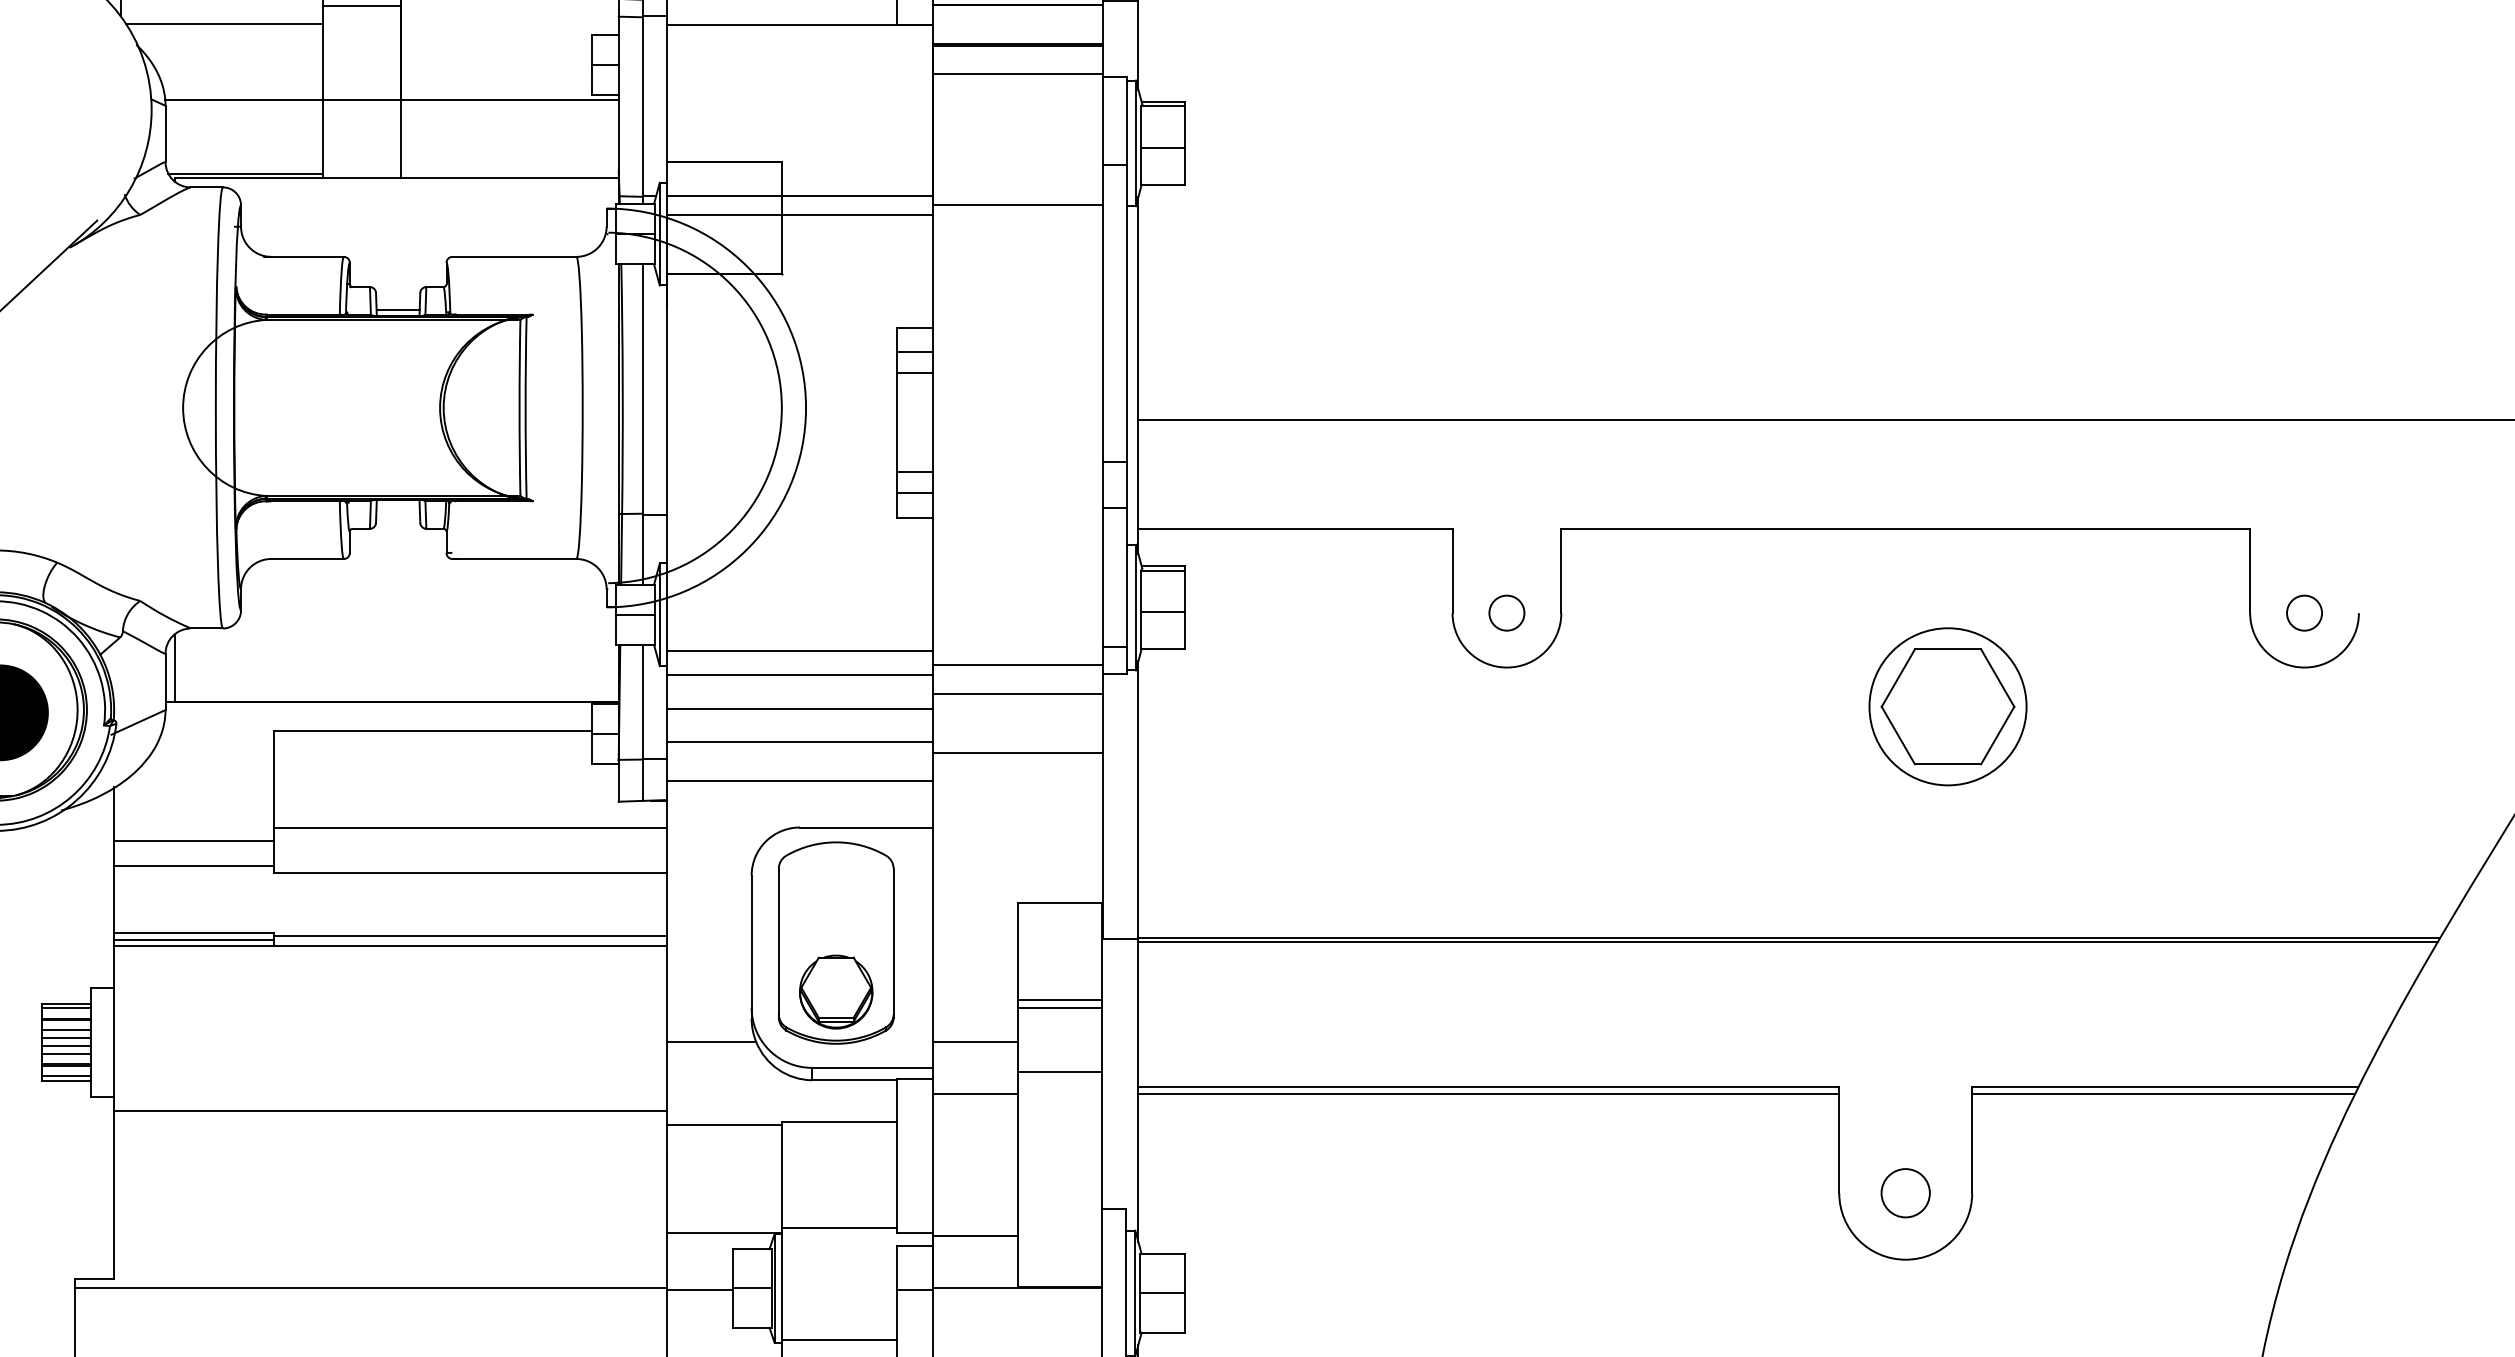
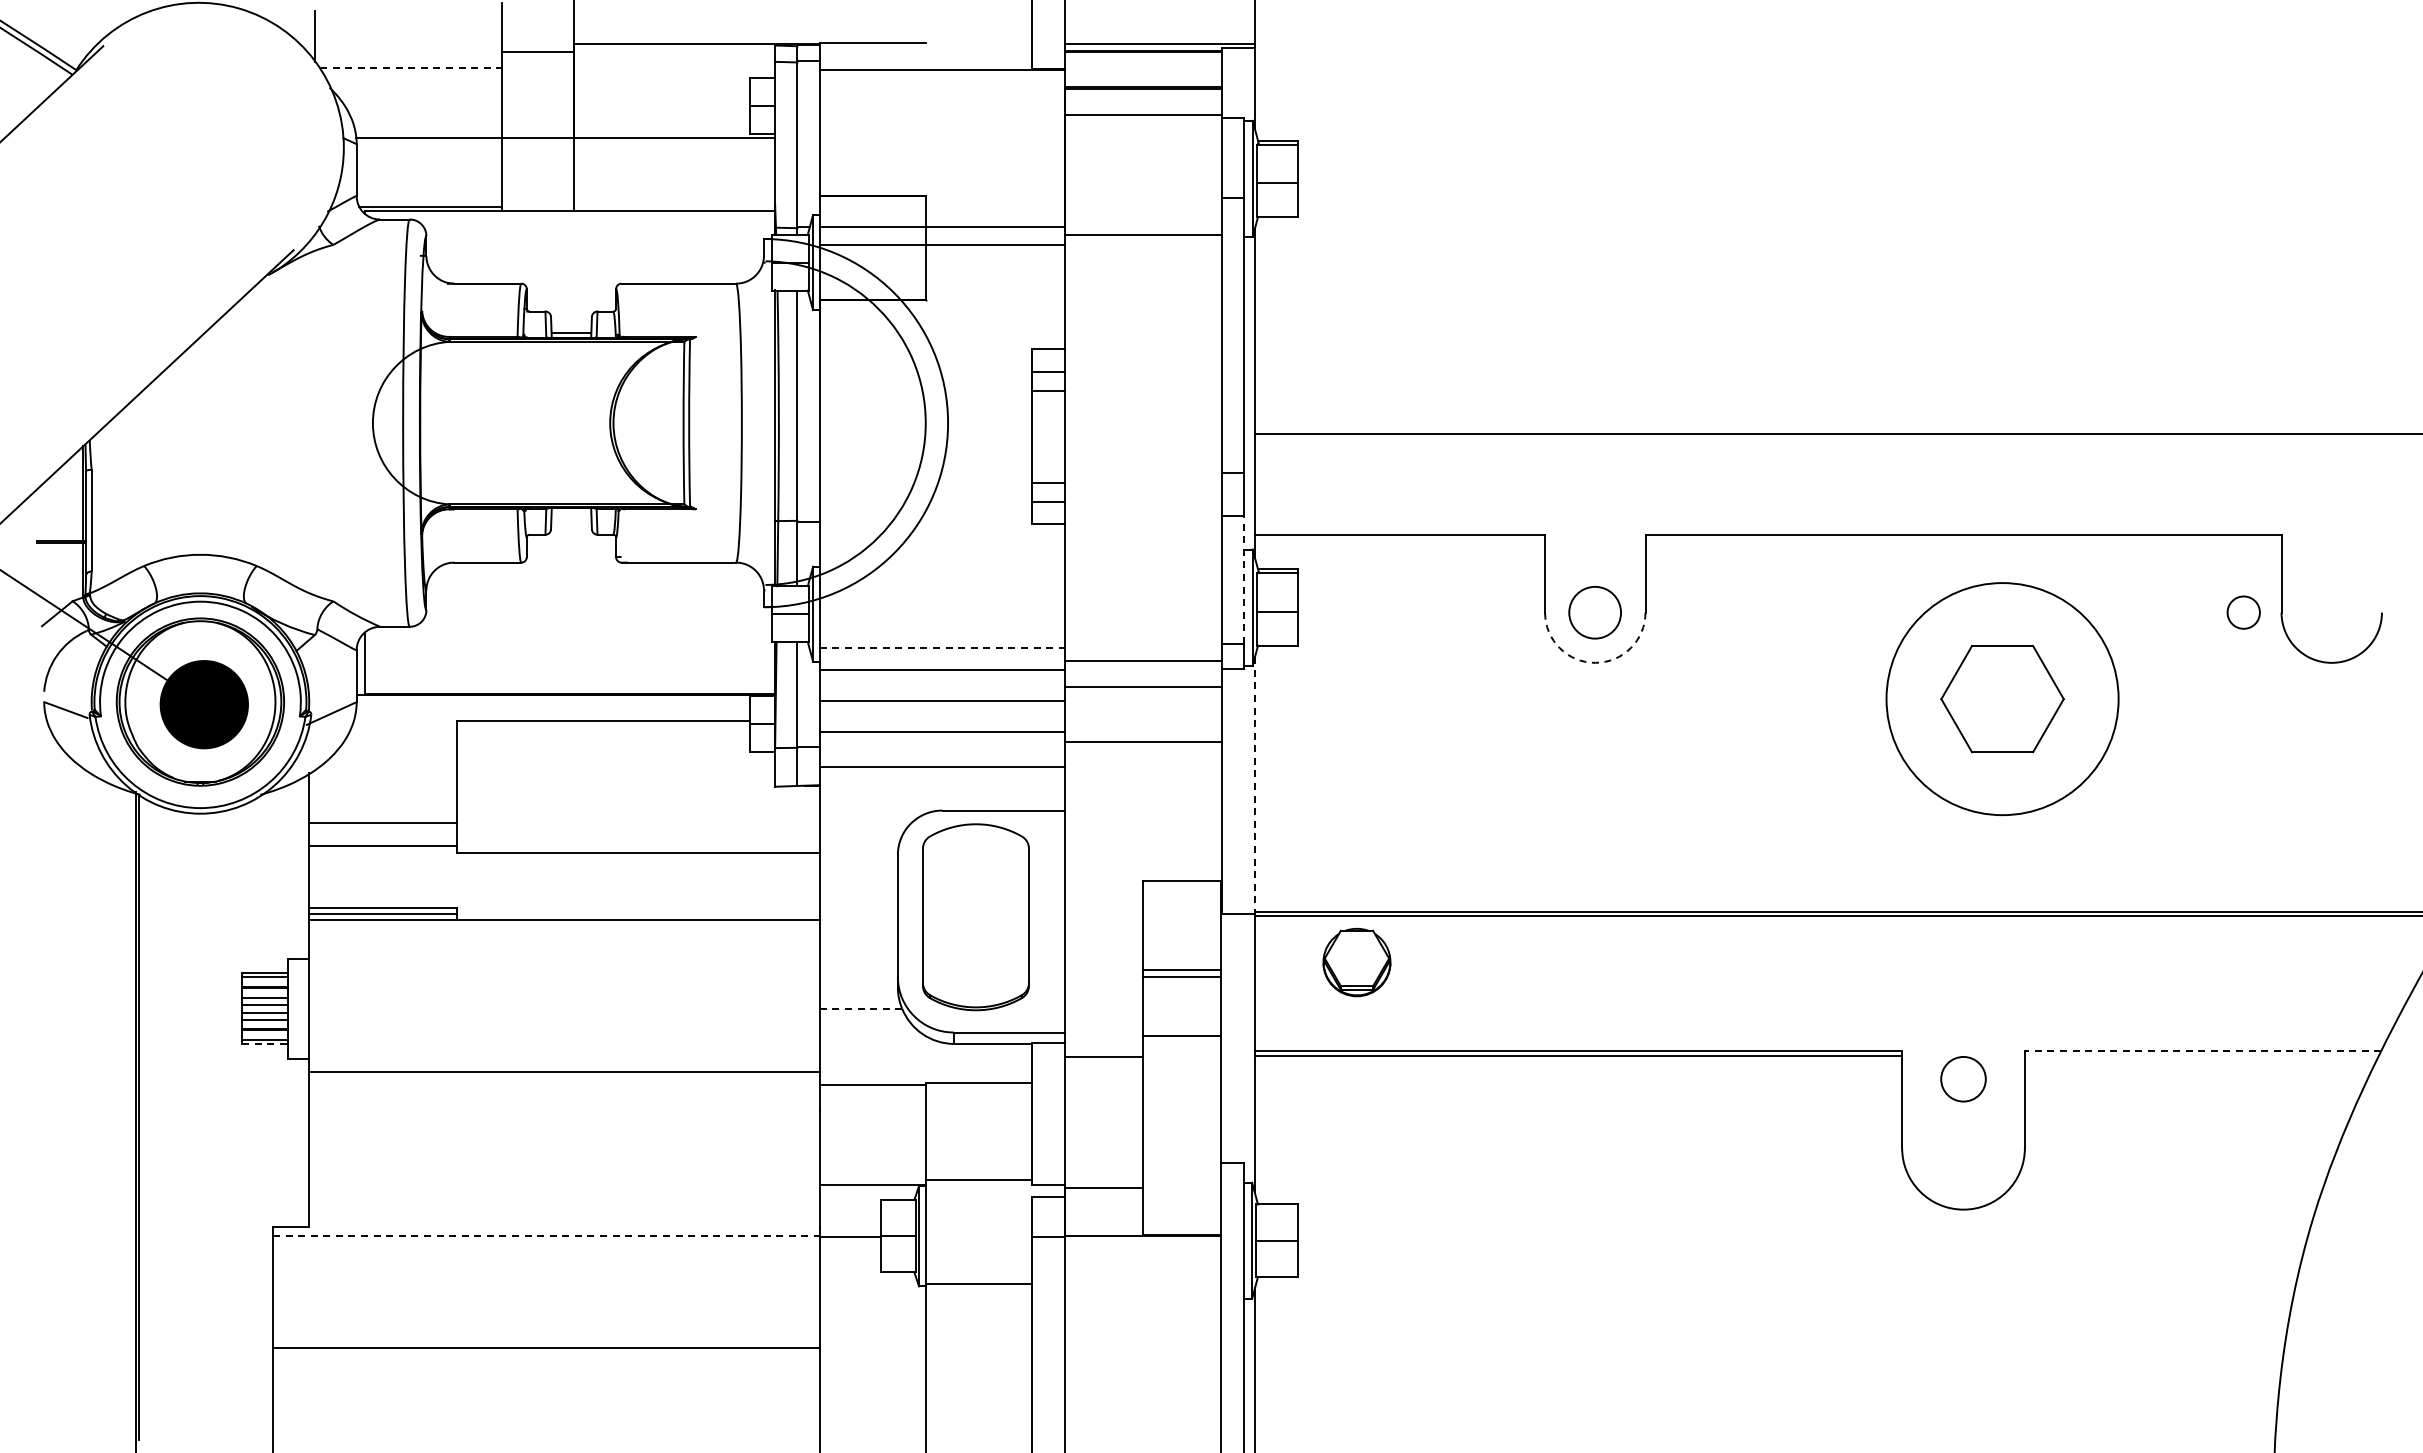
line: (224, 23) -> (411, 68), solid -> dashed
line: (1127, 577) -> (1244, 579), solid -> dashed
circle: (1507, 613) -> (1595, 612), size x1.6
circle: (2304, 613) -> (2243, 612), moved
line: (799, 650) -> (942, 647), solid -> dashed
arc: (1507, 667) -> (1595, 662), solid -> dashed
circle: (1947, 706) -> (2002, 698), size x1.6
line: (1137, 800) -> (1254, 785), solid -> dashed
line: (470, 827) -> (638, 810), removed
line: (470, 935) -> (638, 910), removed
part: (835, 992) -> (1356, 962), moved
line: (712, 1041) -> (861, 1008), solid -> dashed
line: (975, 1041) -> (1104, 1008), removed
line: (66, 1080) -> (265, 1044), solid -> dashed
line: (2164, 1087) -> (2202, 1050), solid -> dashed
line: (2163, 1093) -> (2201, 1056), removed
circle: (1905, 1193) -> (1963, 1079), moved
line: (371, 1287) -> (546, 1235), solid -> dashed

